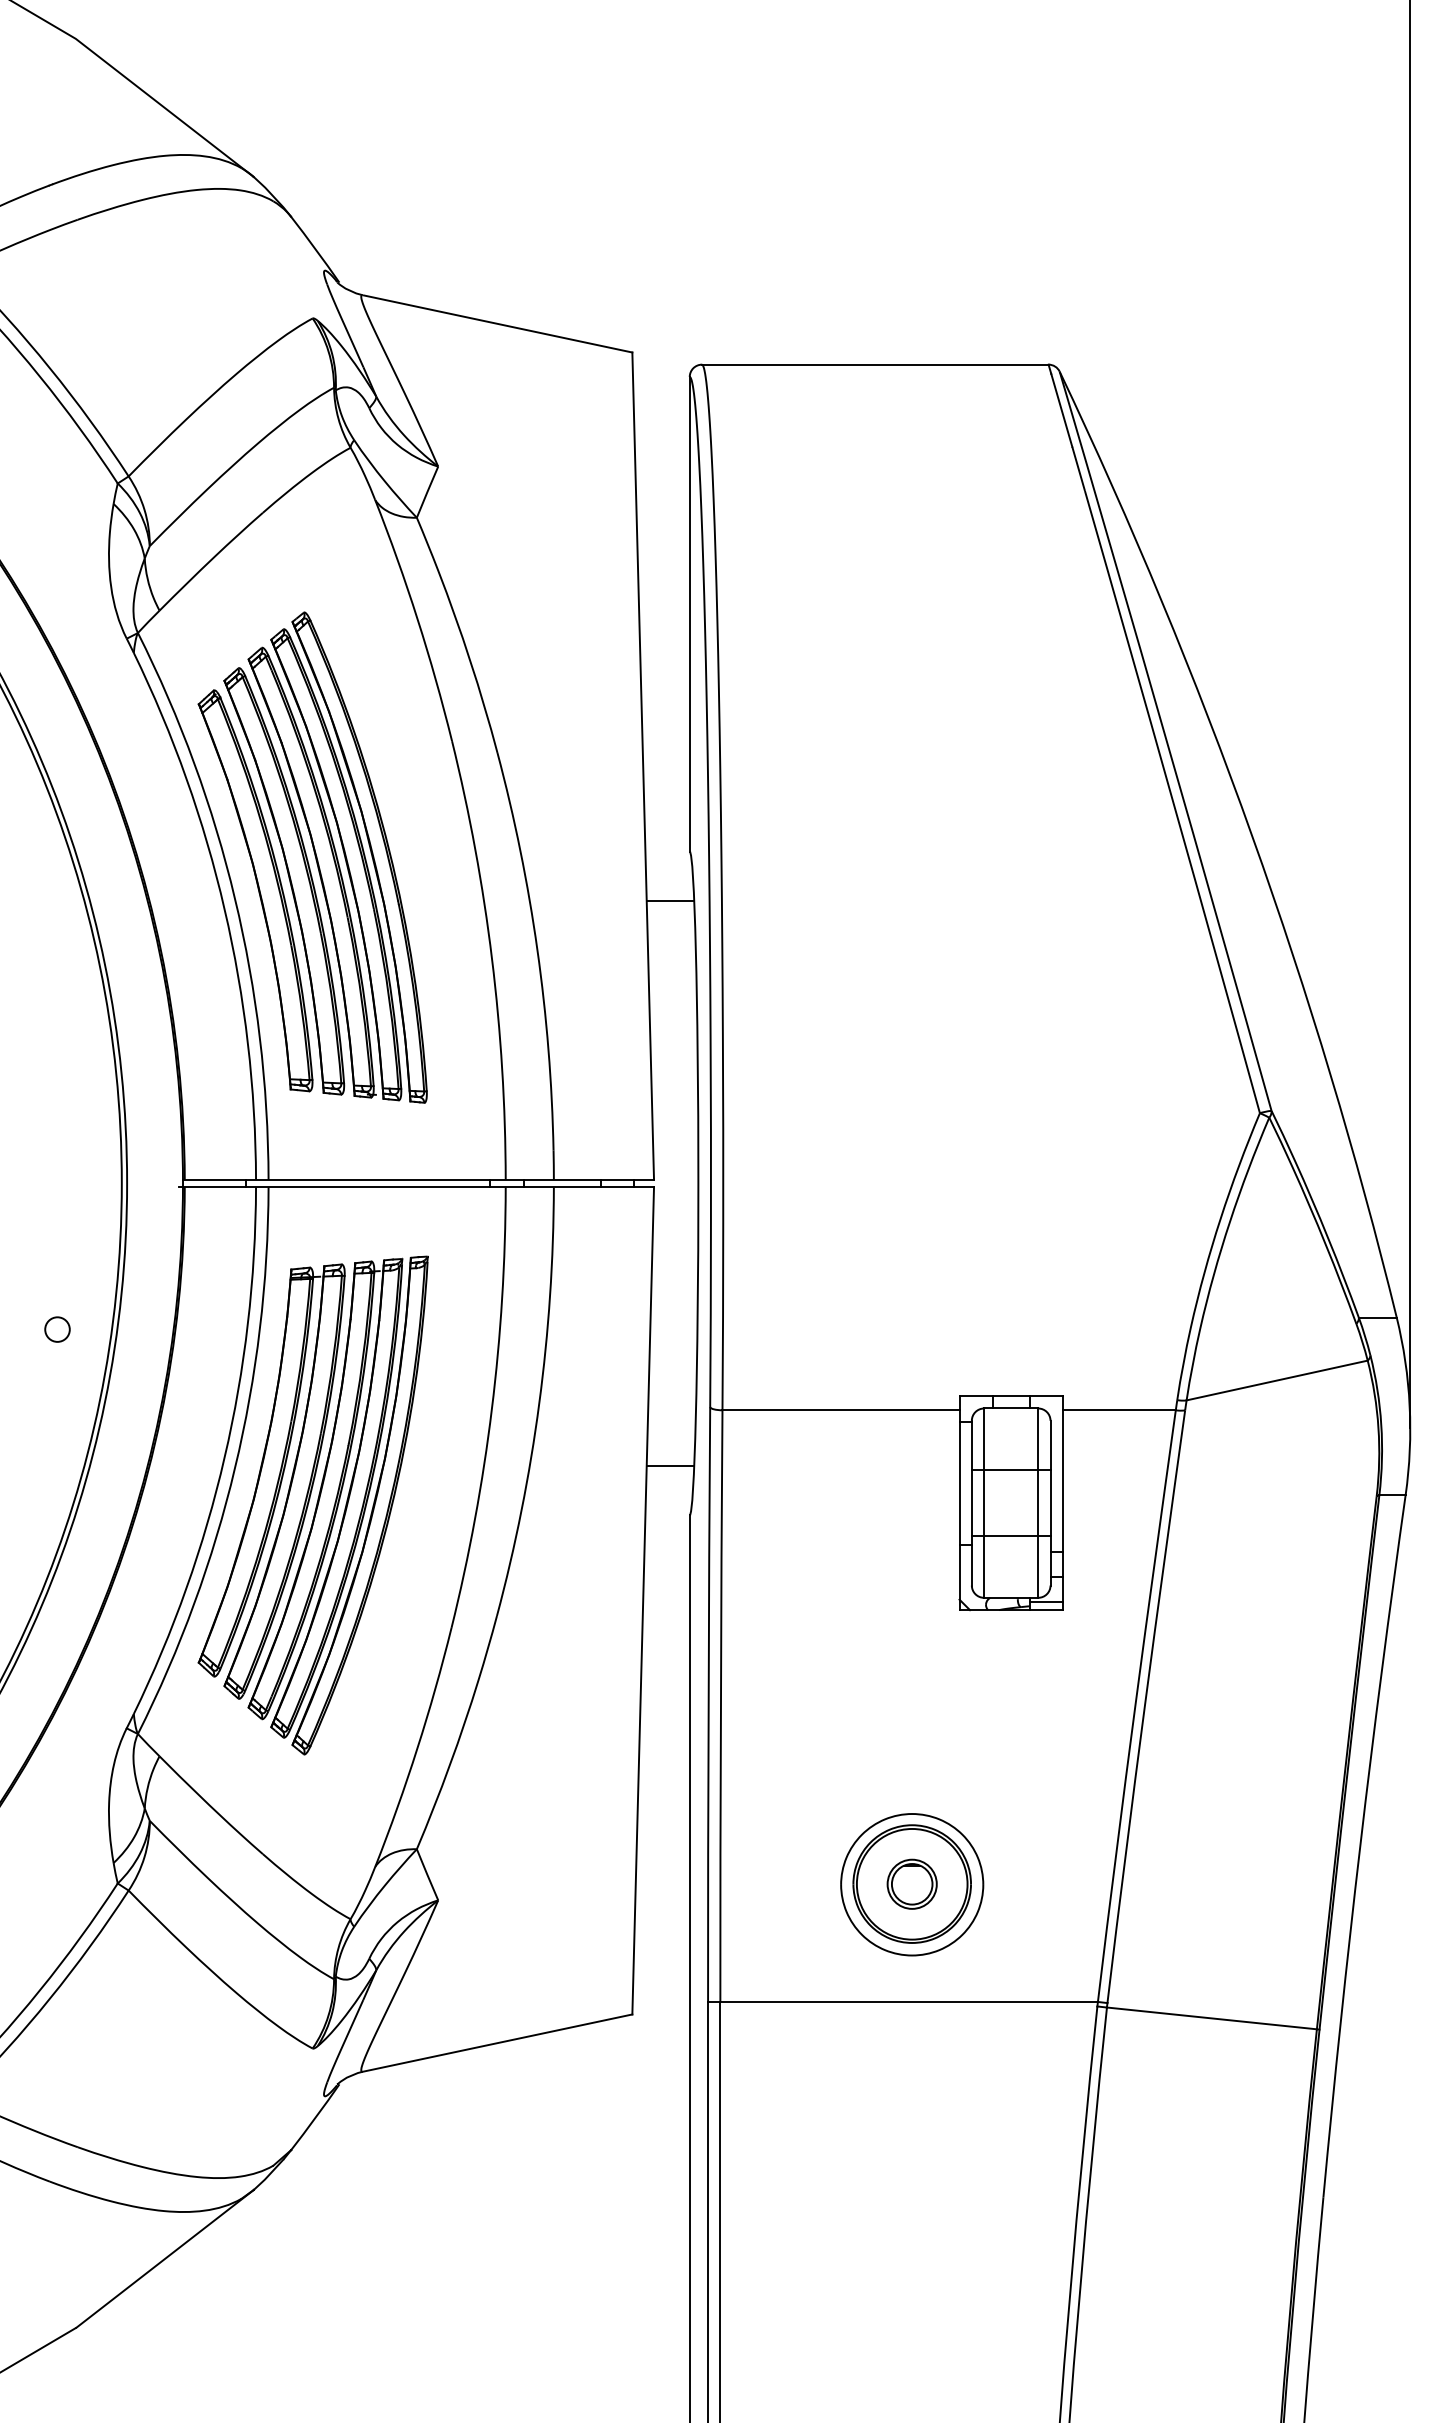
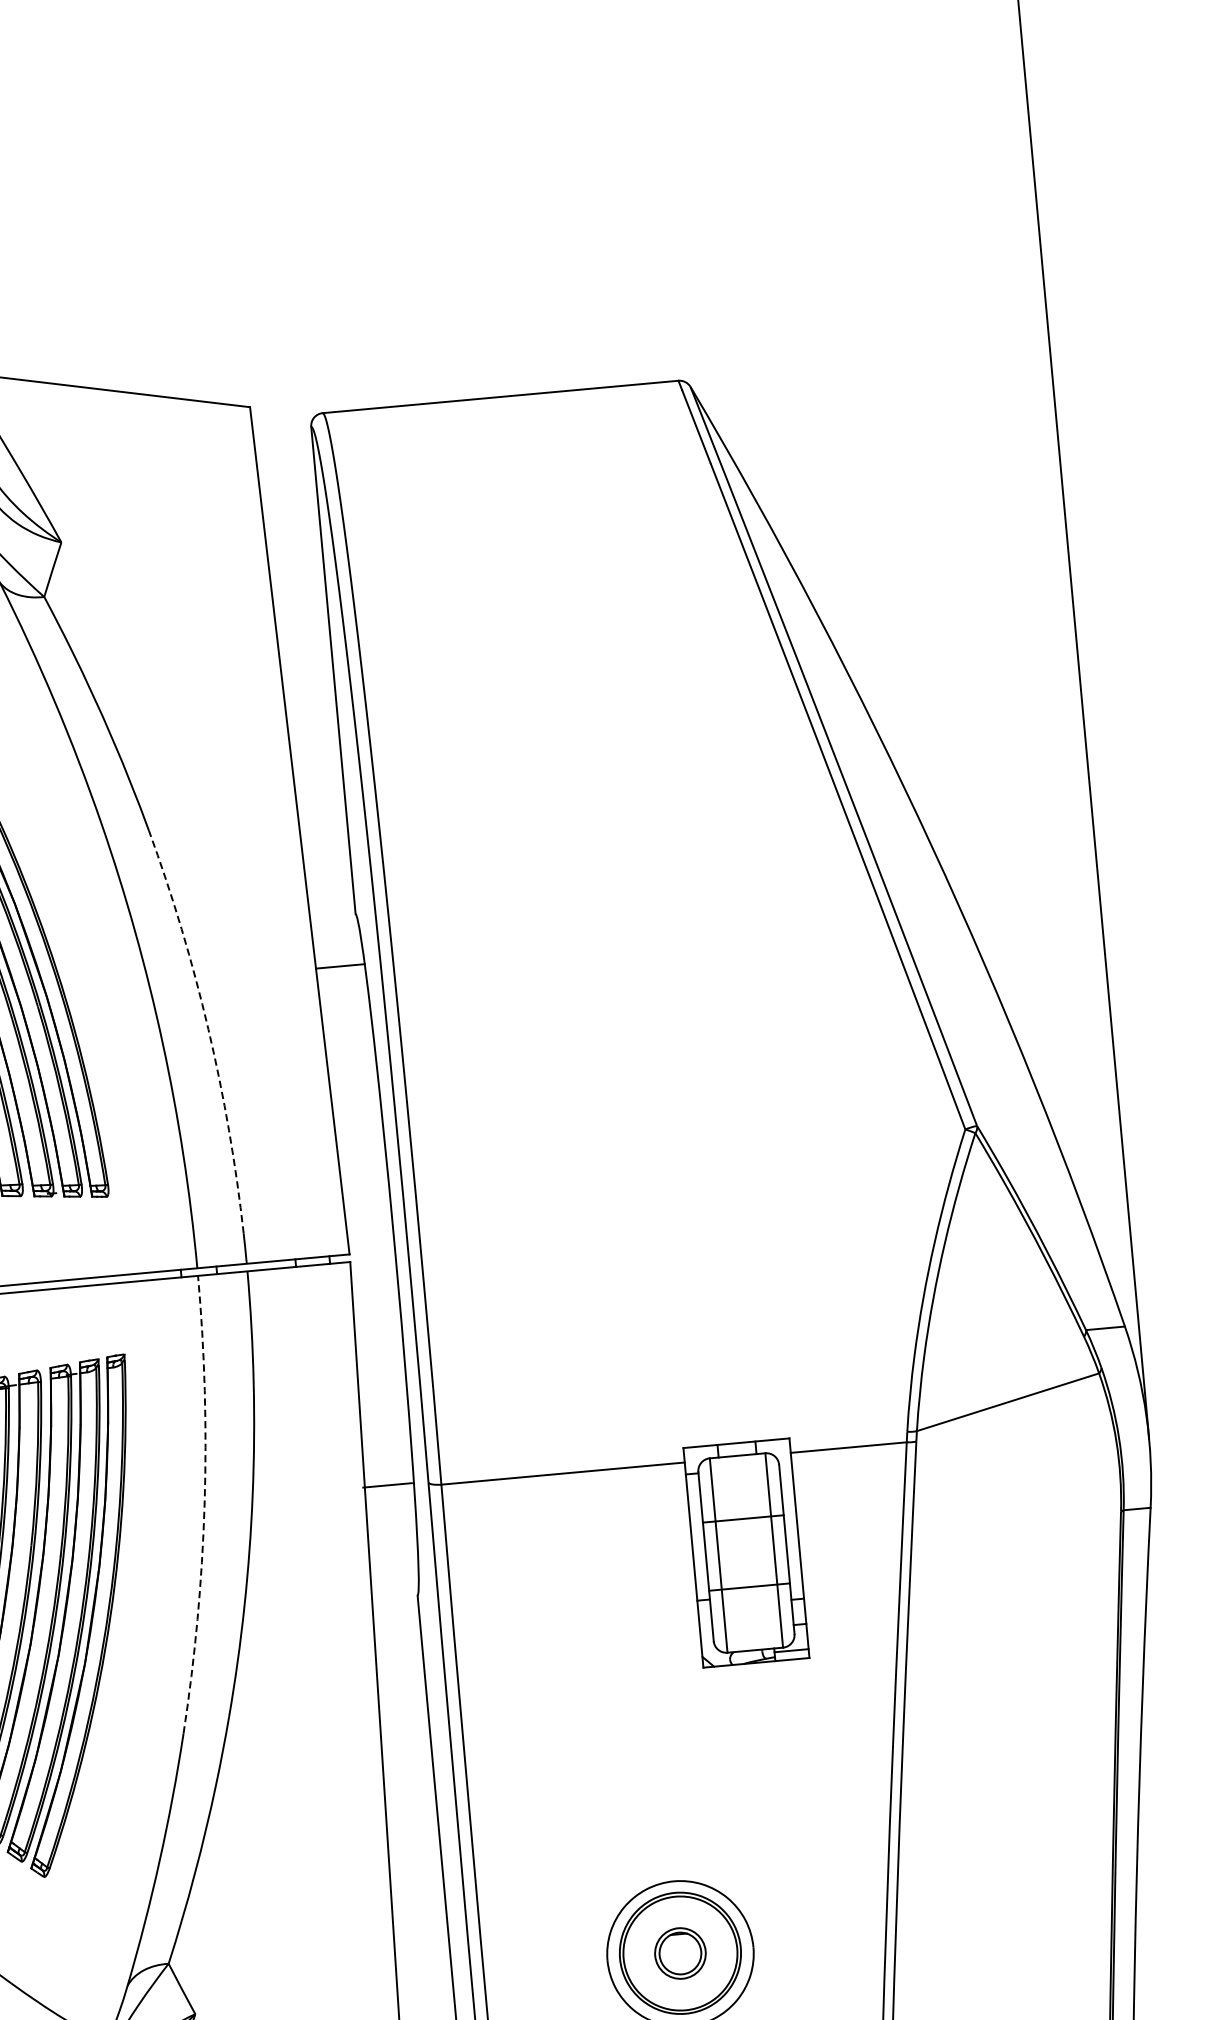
arc: (537, 949) -> (208, 1028), solid -> dashed
arc: (491, 1409) -> (204, 1505), solid -> dashed
line: (670, 1466) -> (387, 1485), moved

